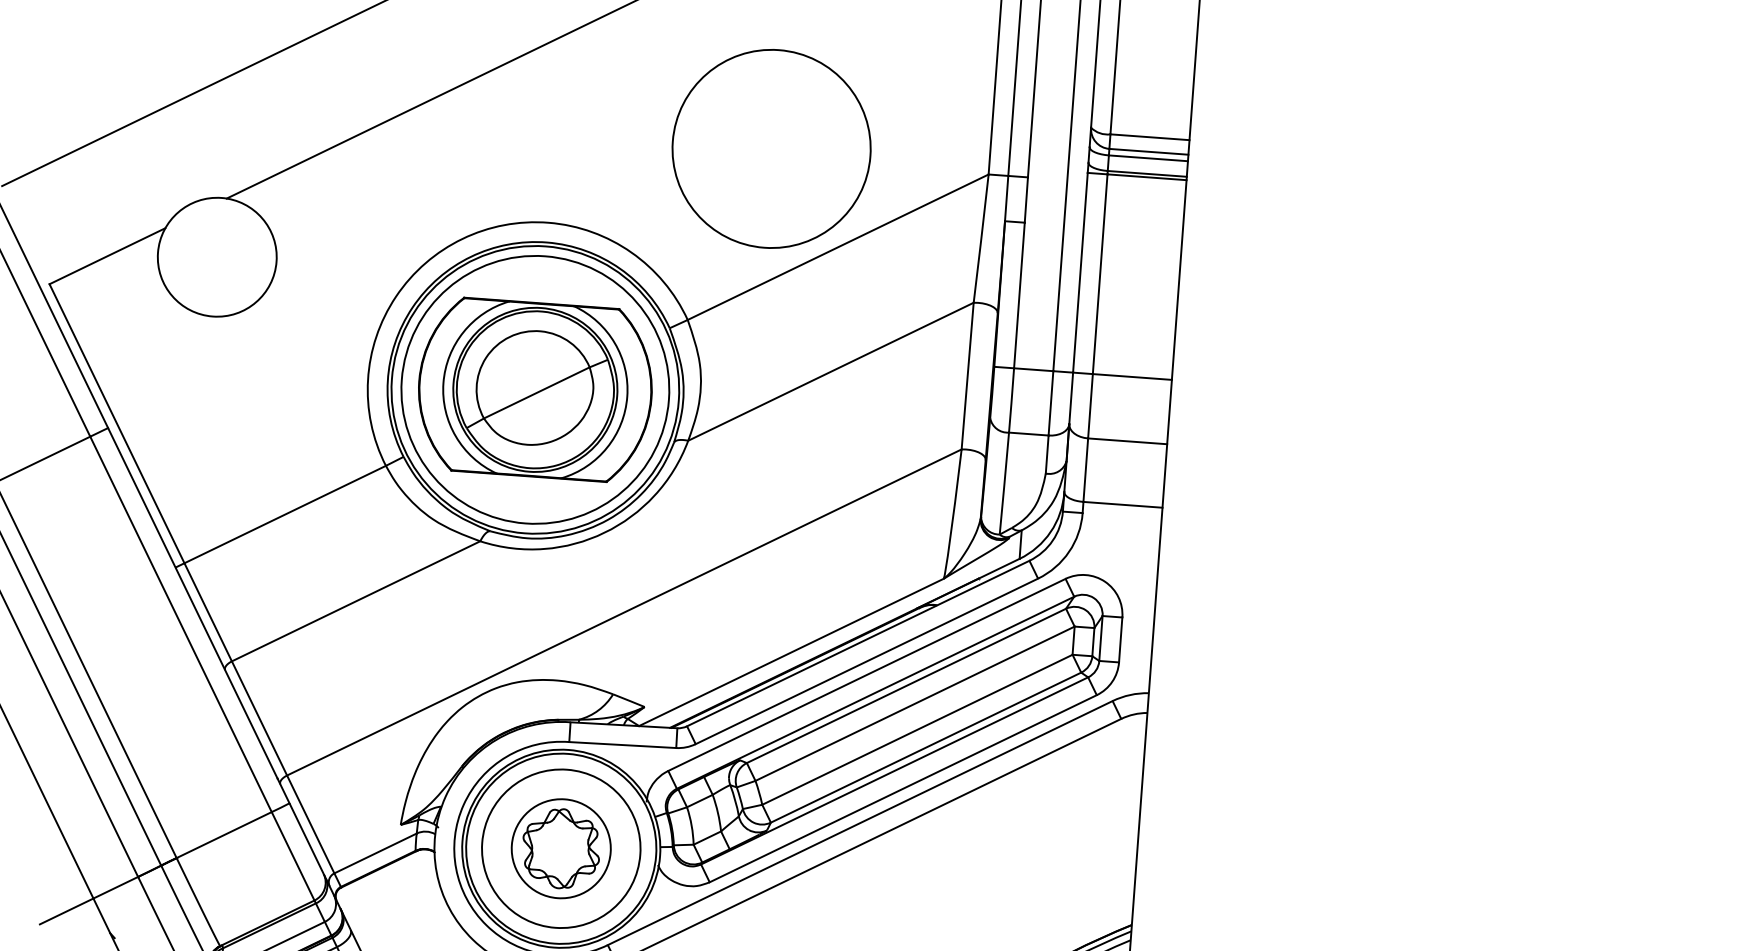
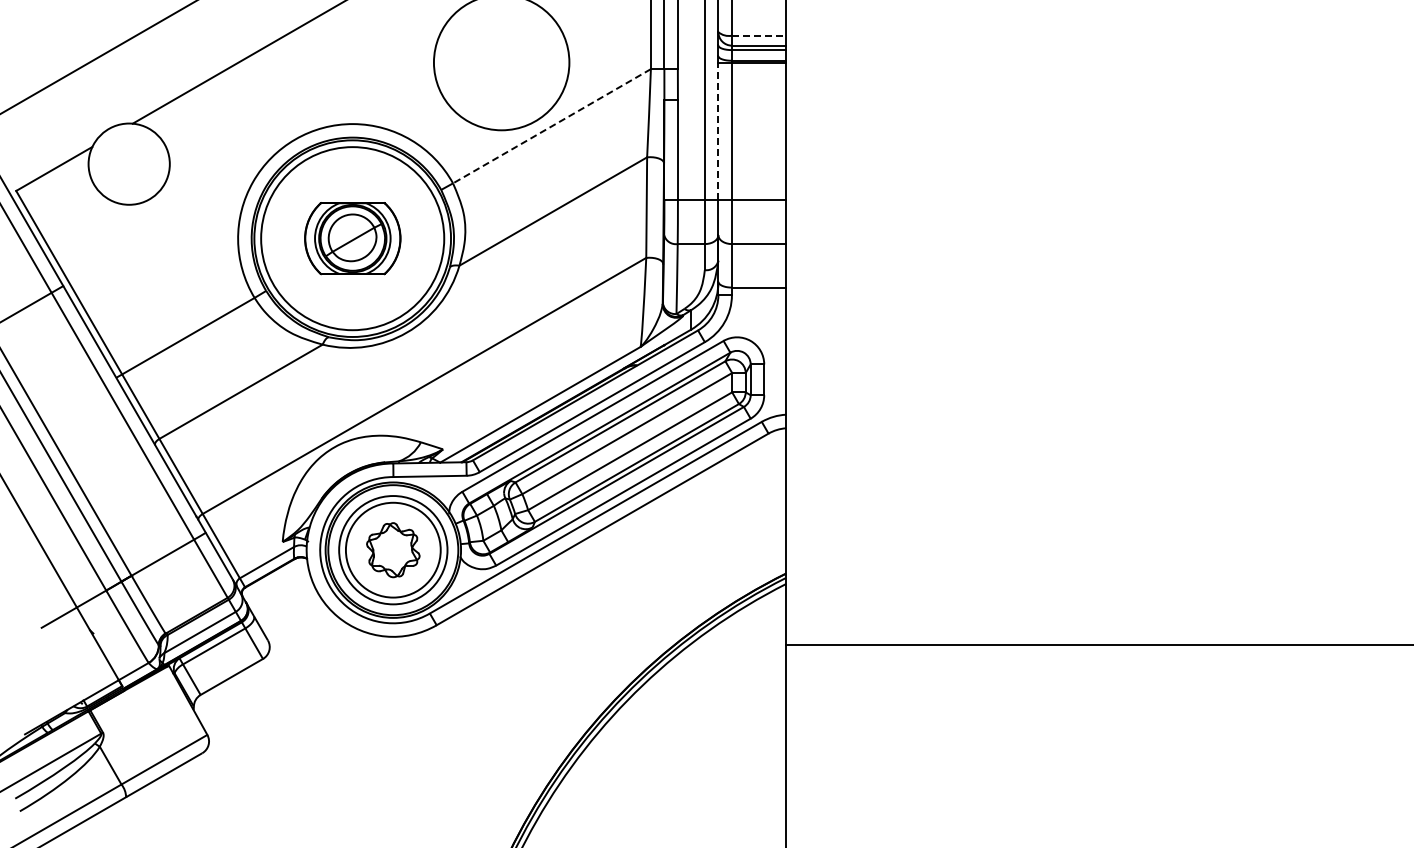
line: (1150, 137) -> (759, 35), solid -> dashed
line: (837, 247) -> (551, 126), solid -> dashed
line: (1080, 272) -> (718, 131), solid -> dashed
part: (535, 389) -> (352, 238), size x0.6
circle: (561, 849) -> (393, 550), size x1.4

